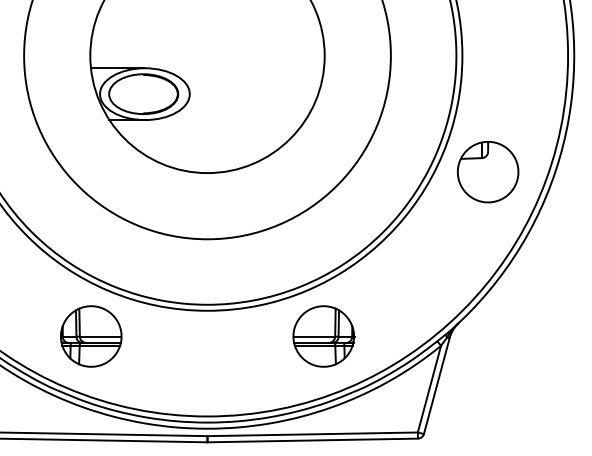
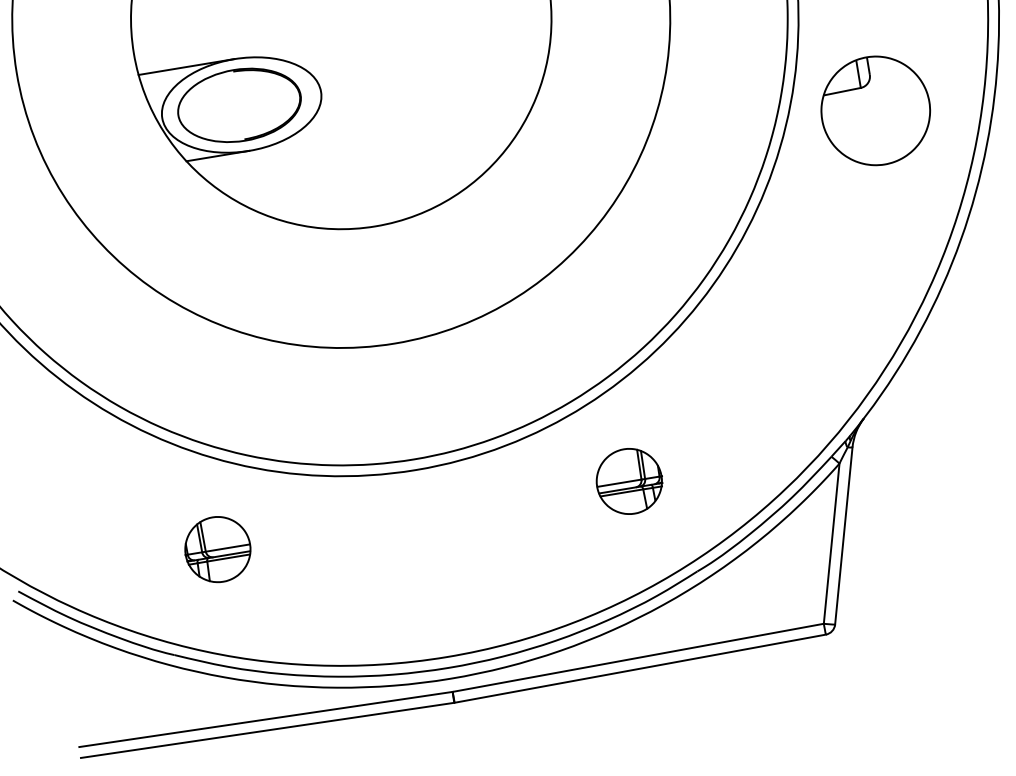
part: (488, 172) -> (876, 111), moved
part: (91, 336) -> (218, 549), size x0.6
part: (323, 336) -> (628, 481), size x0.6

